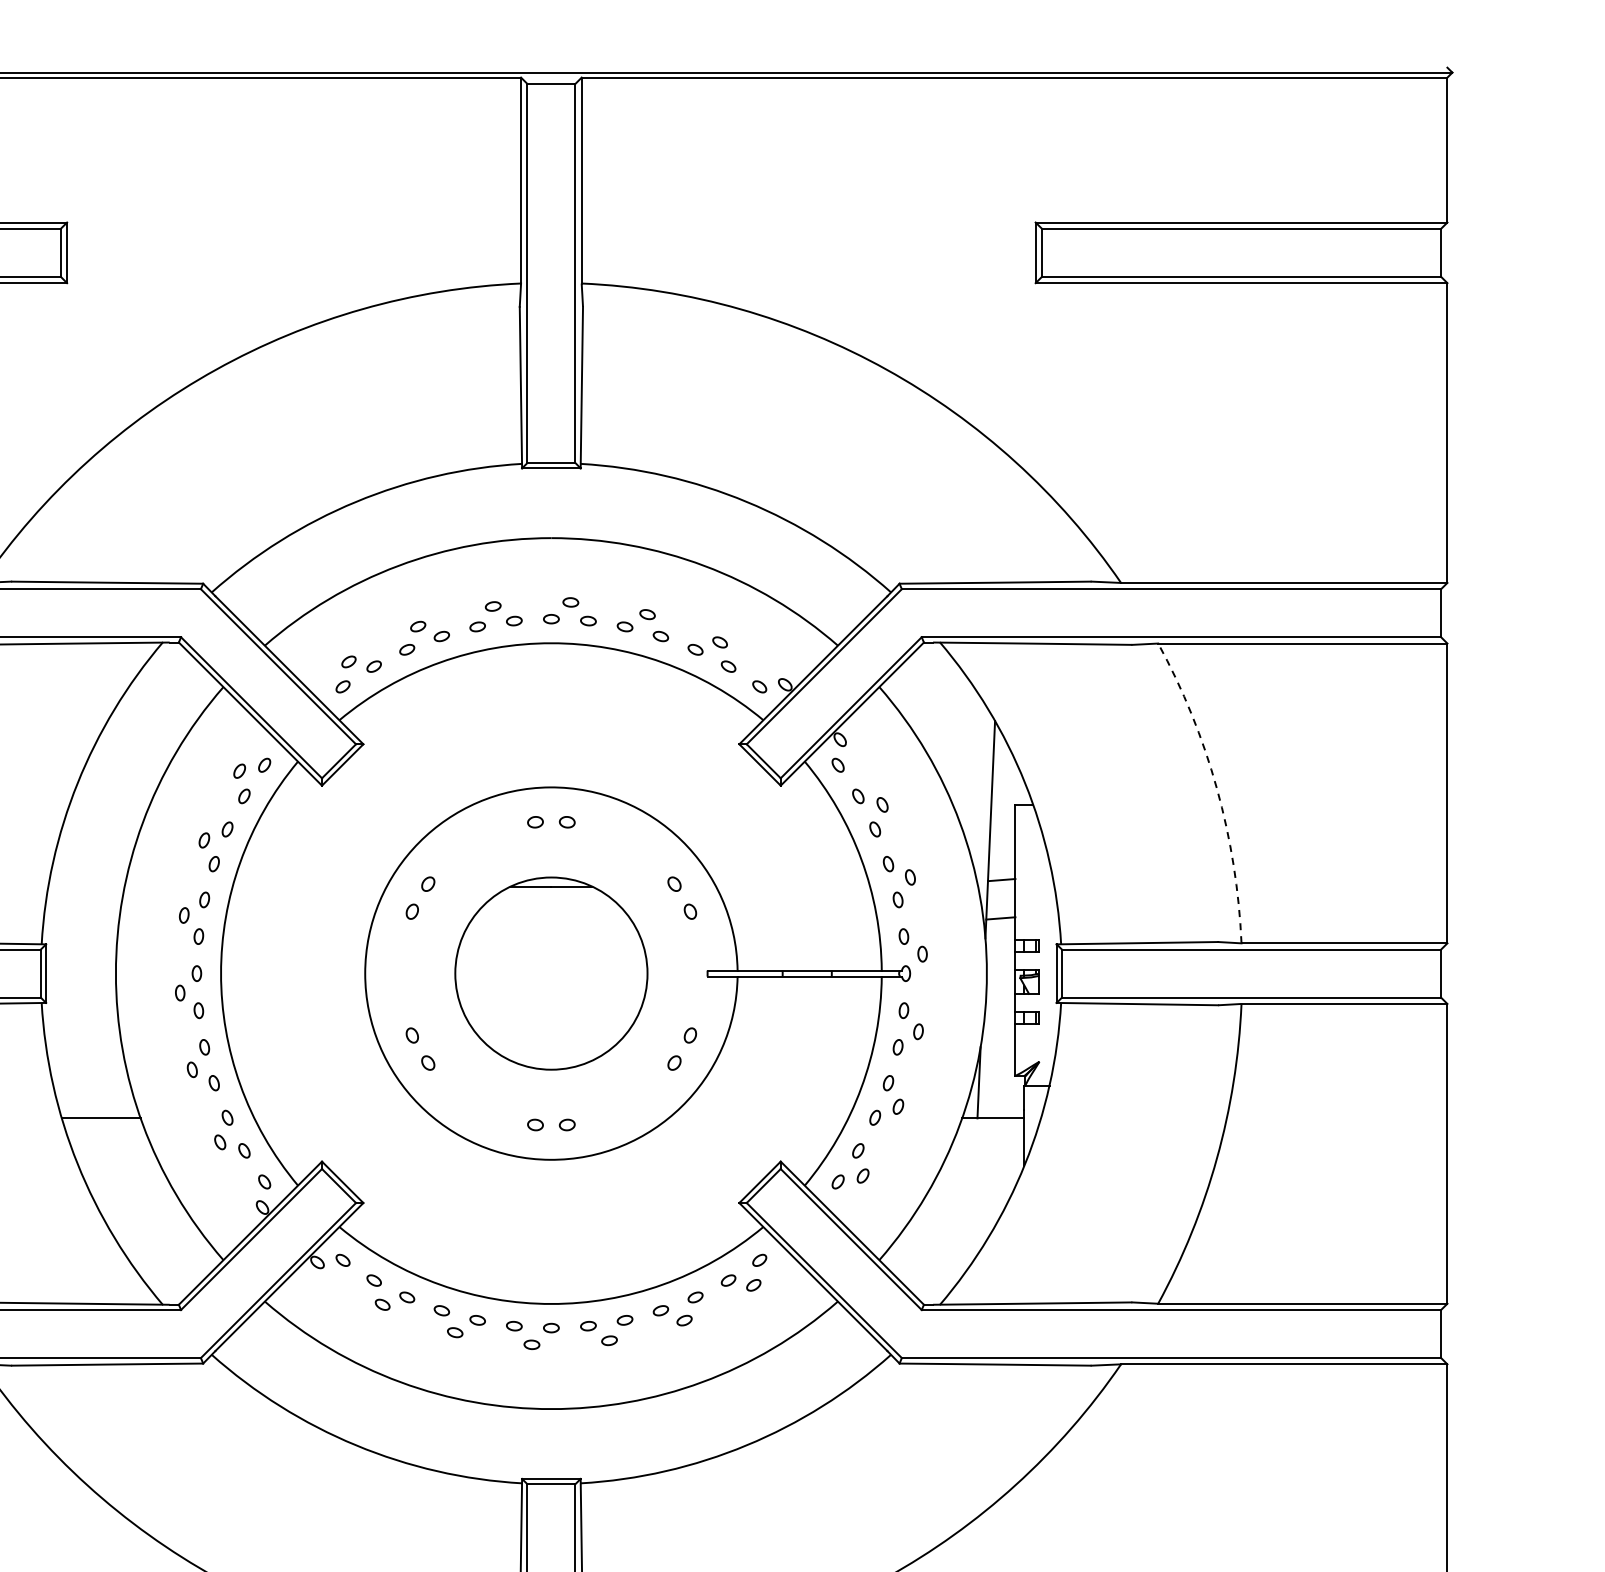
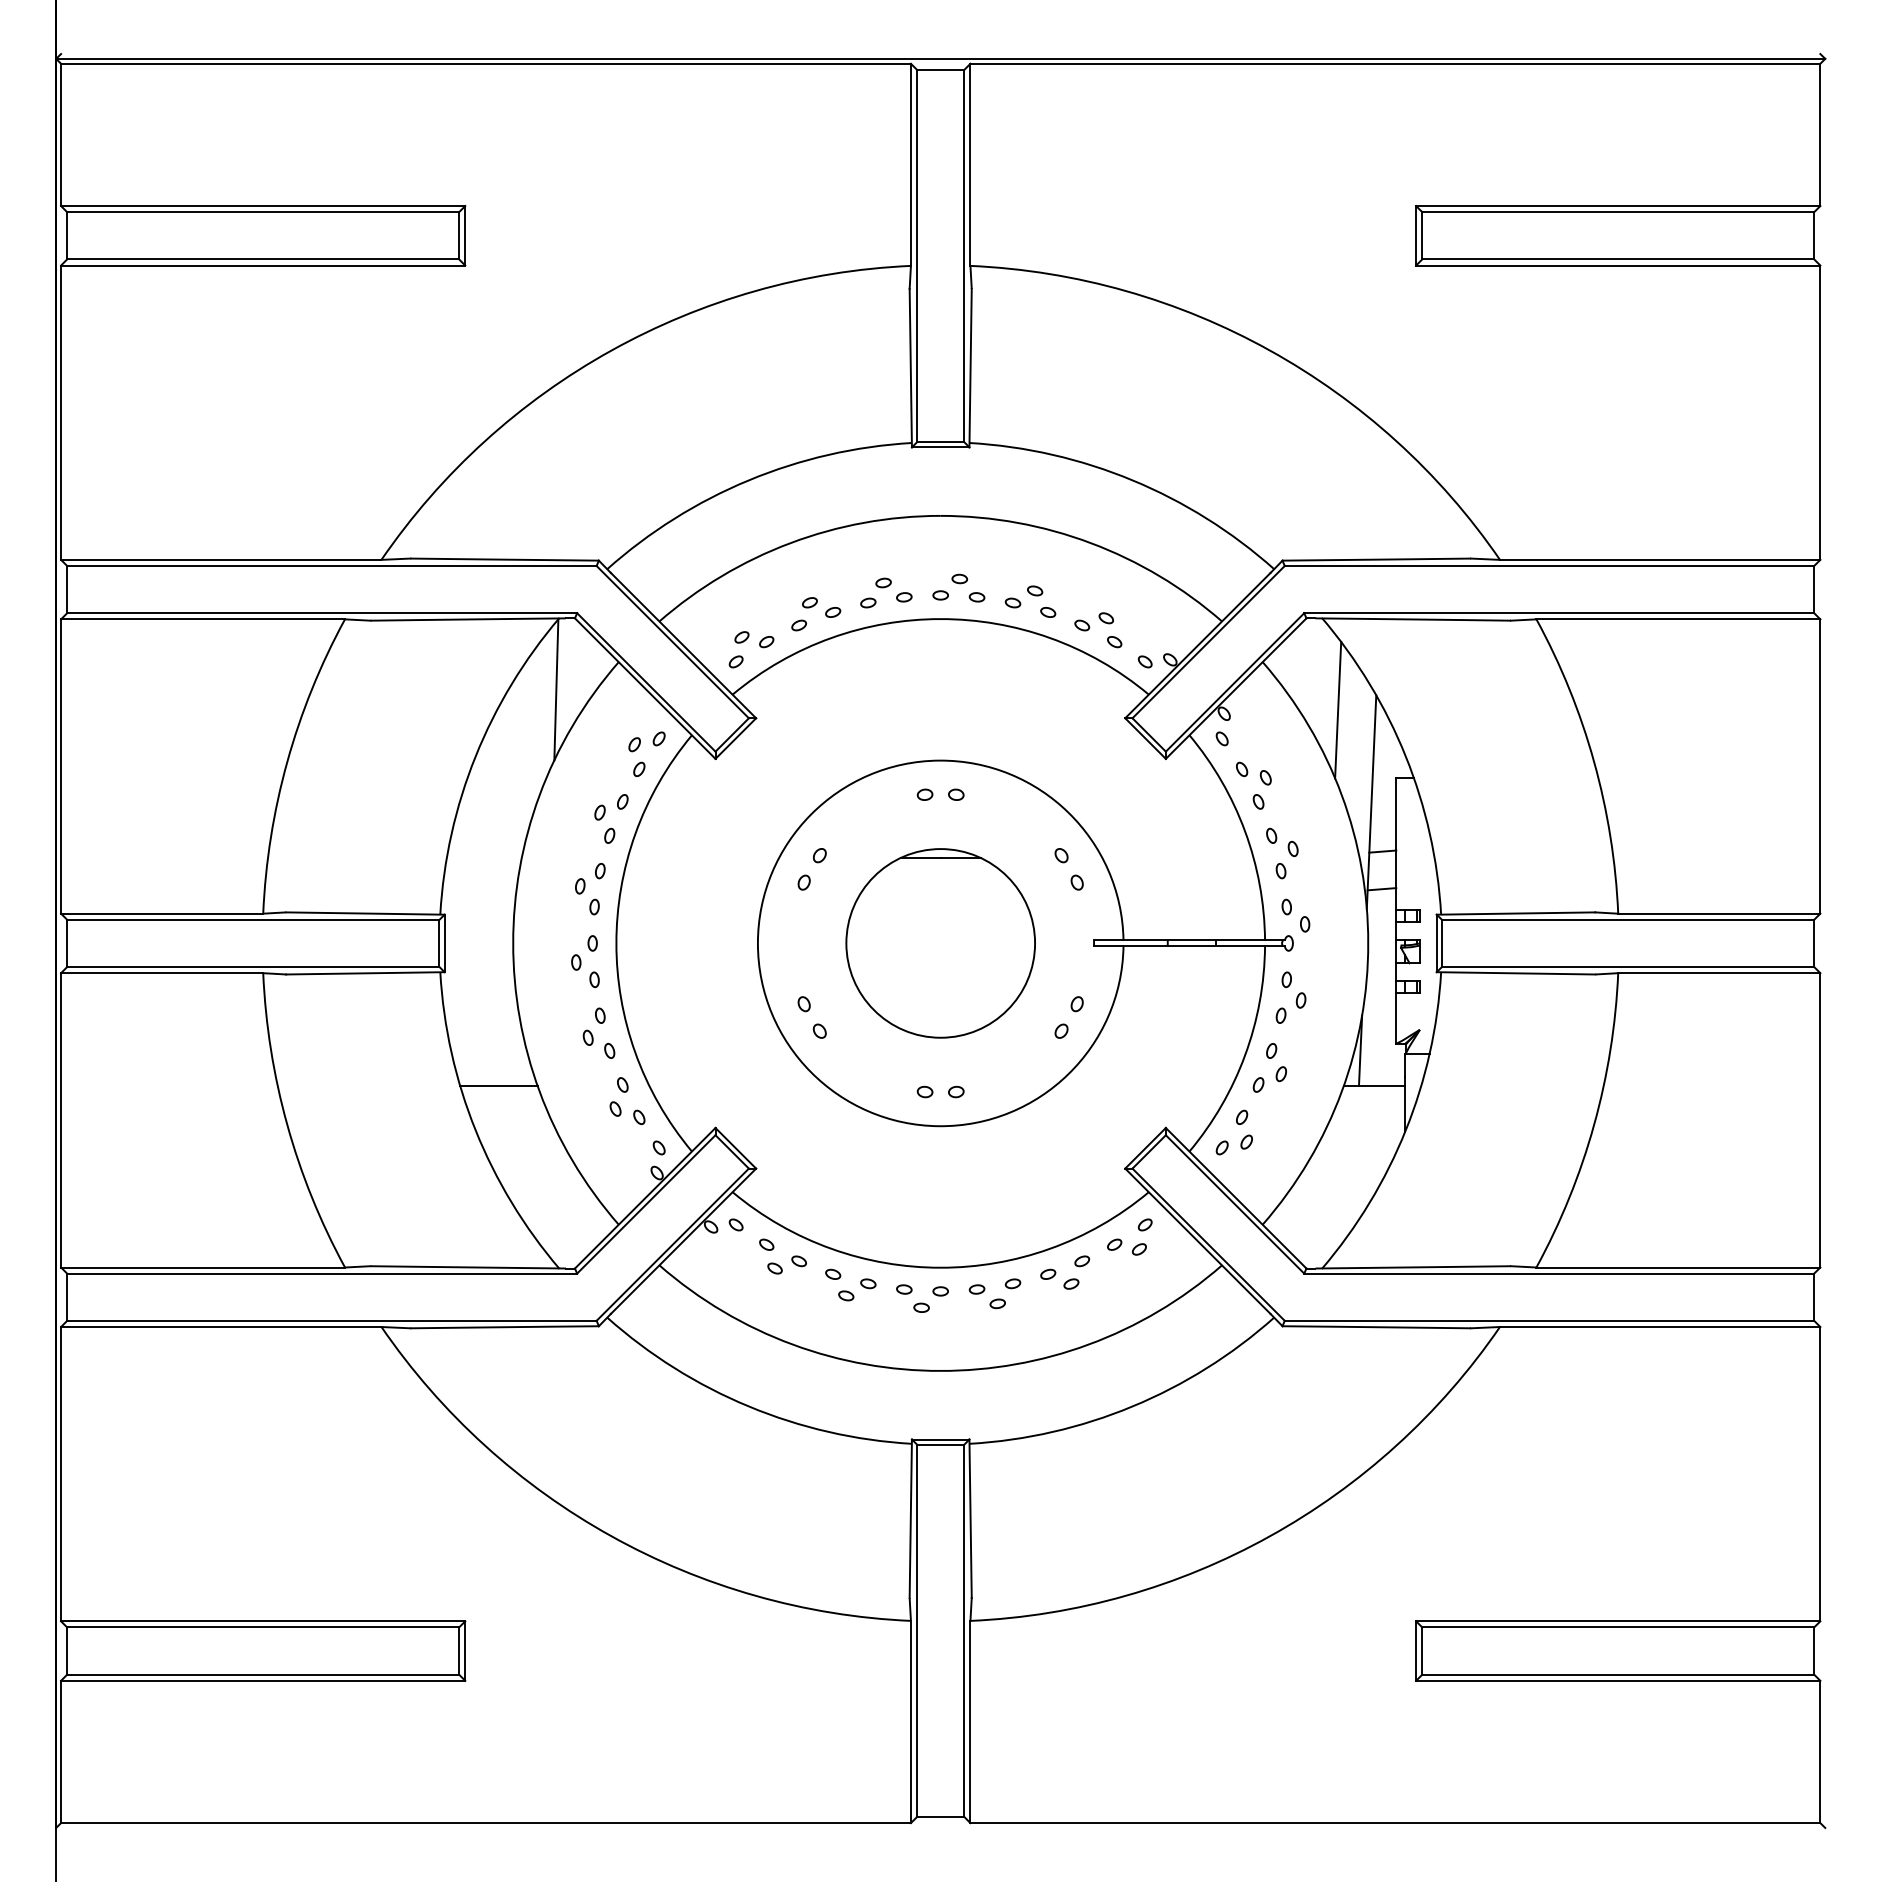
line: (160, 714) -> (556, 689), added
line: (956, 736) -> (1338, 710), added
arc: (1217, 788) -> (1594, 761), dashed -> solid

